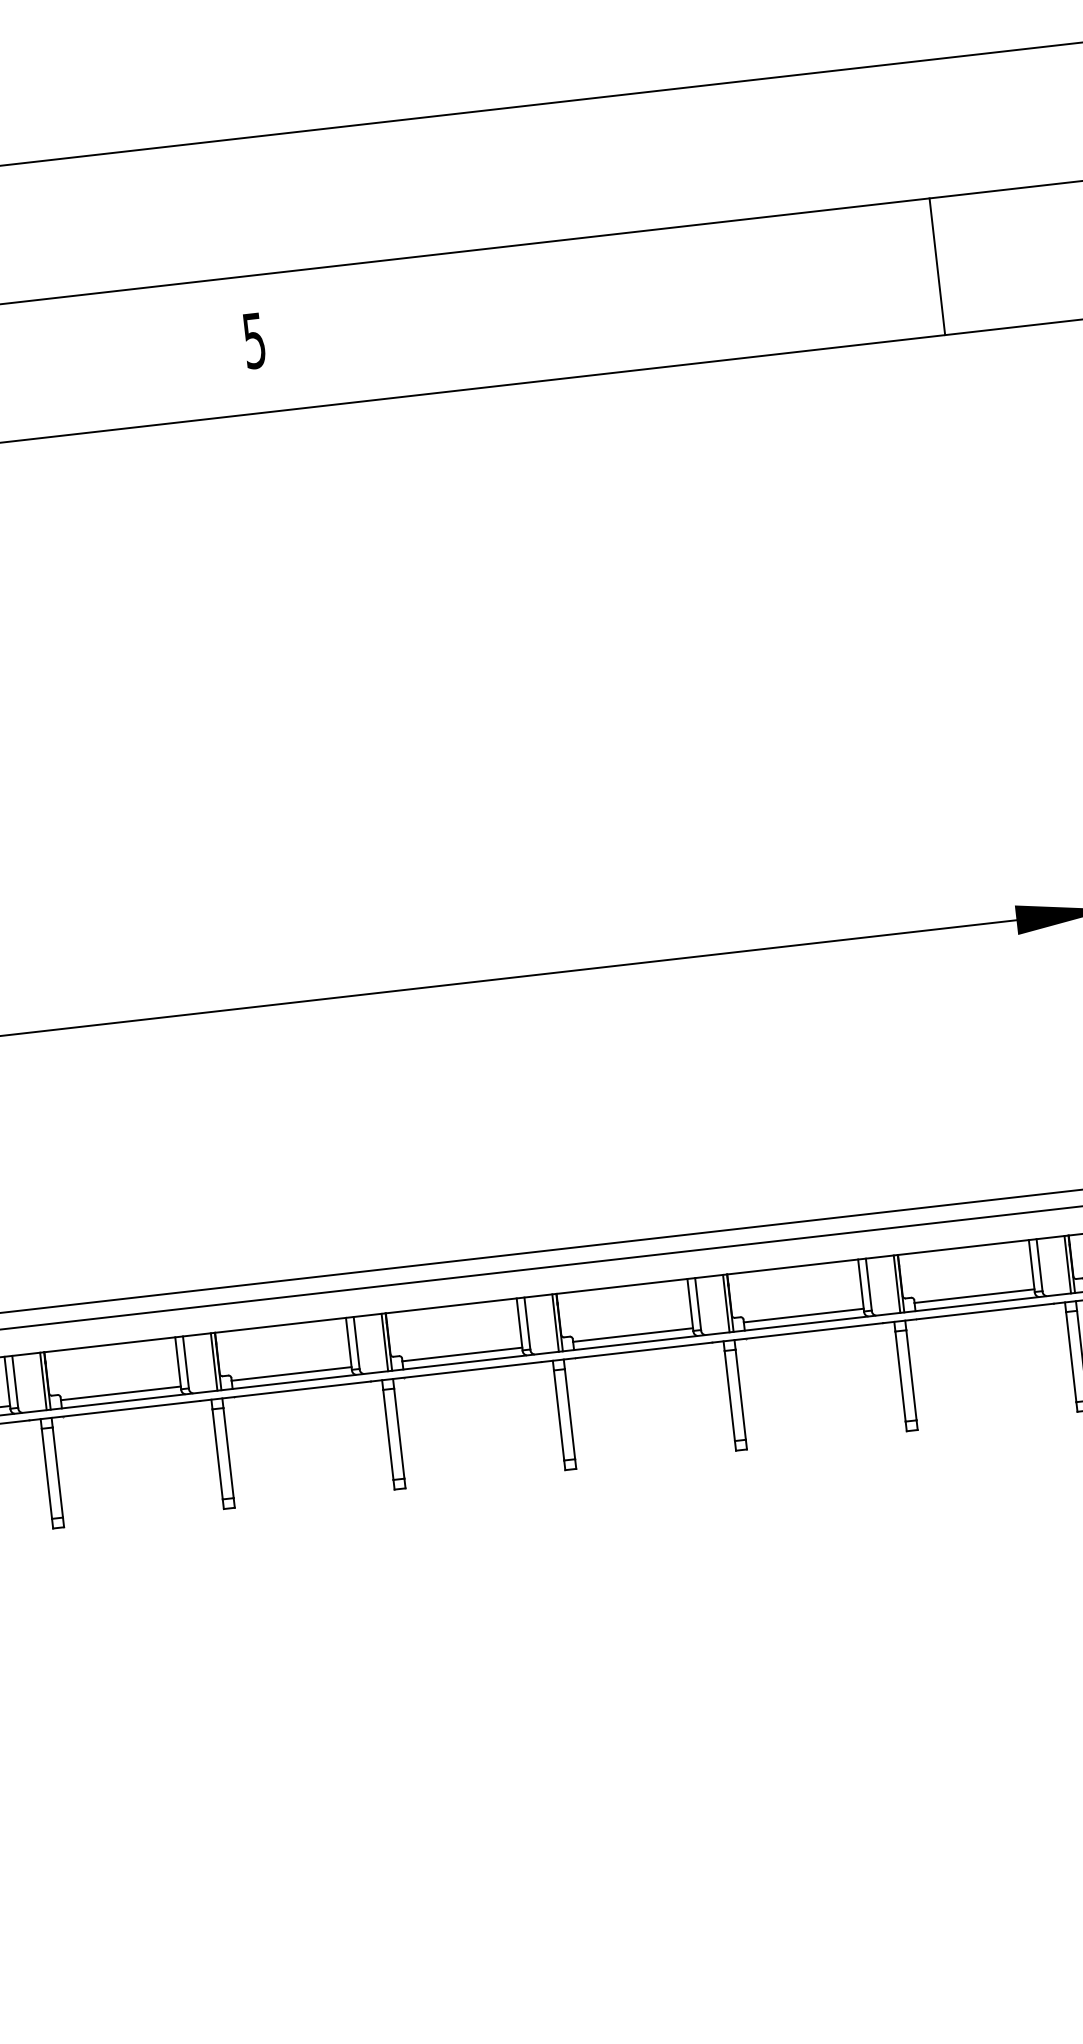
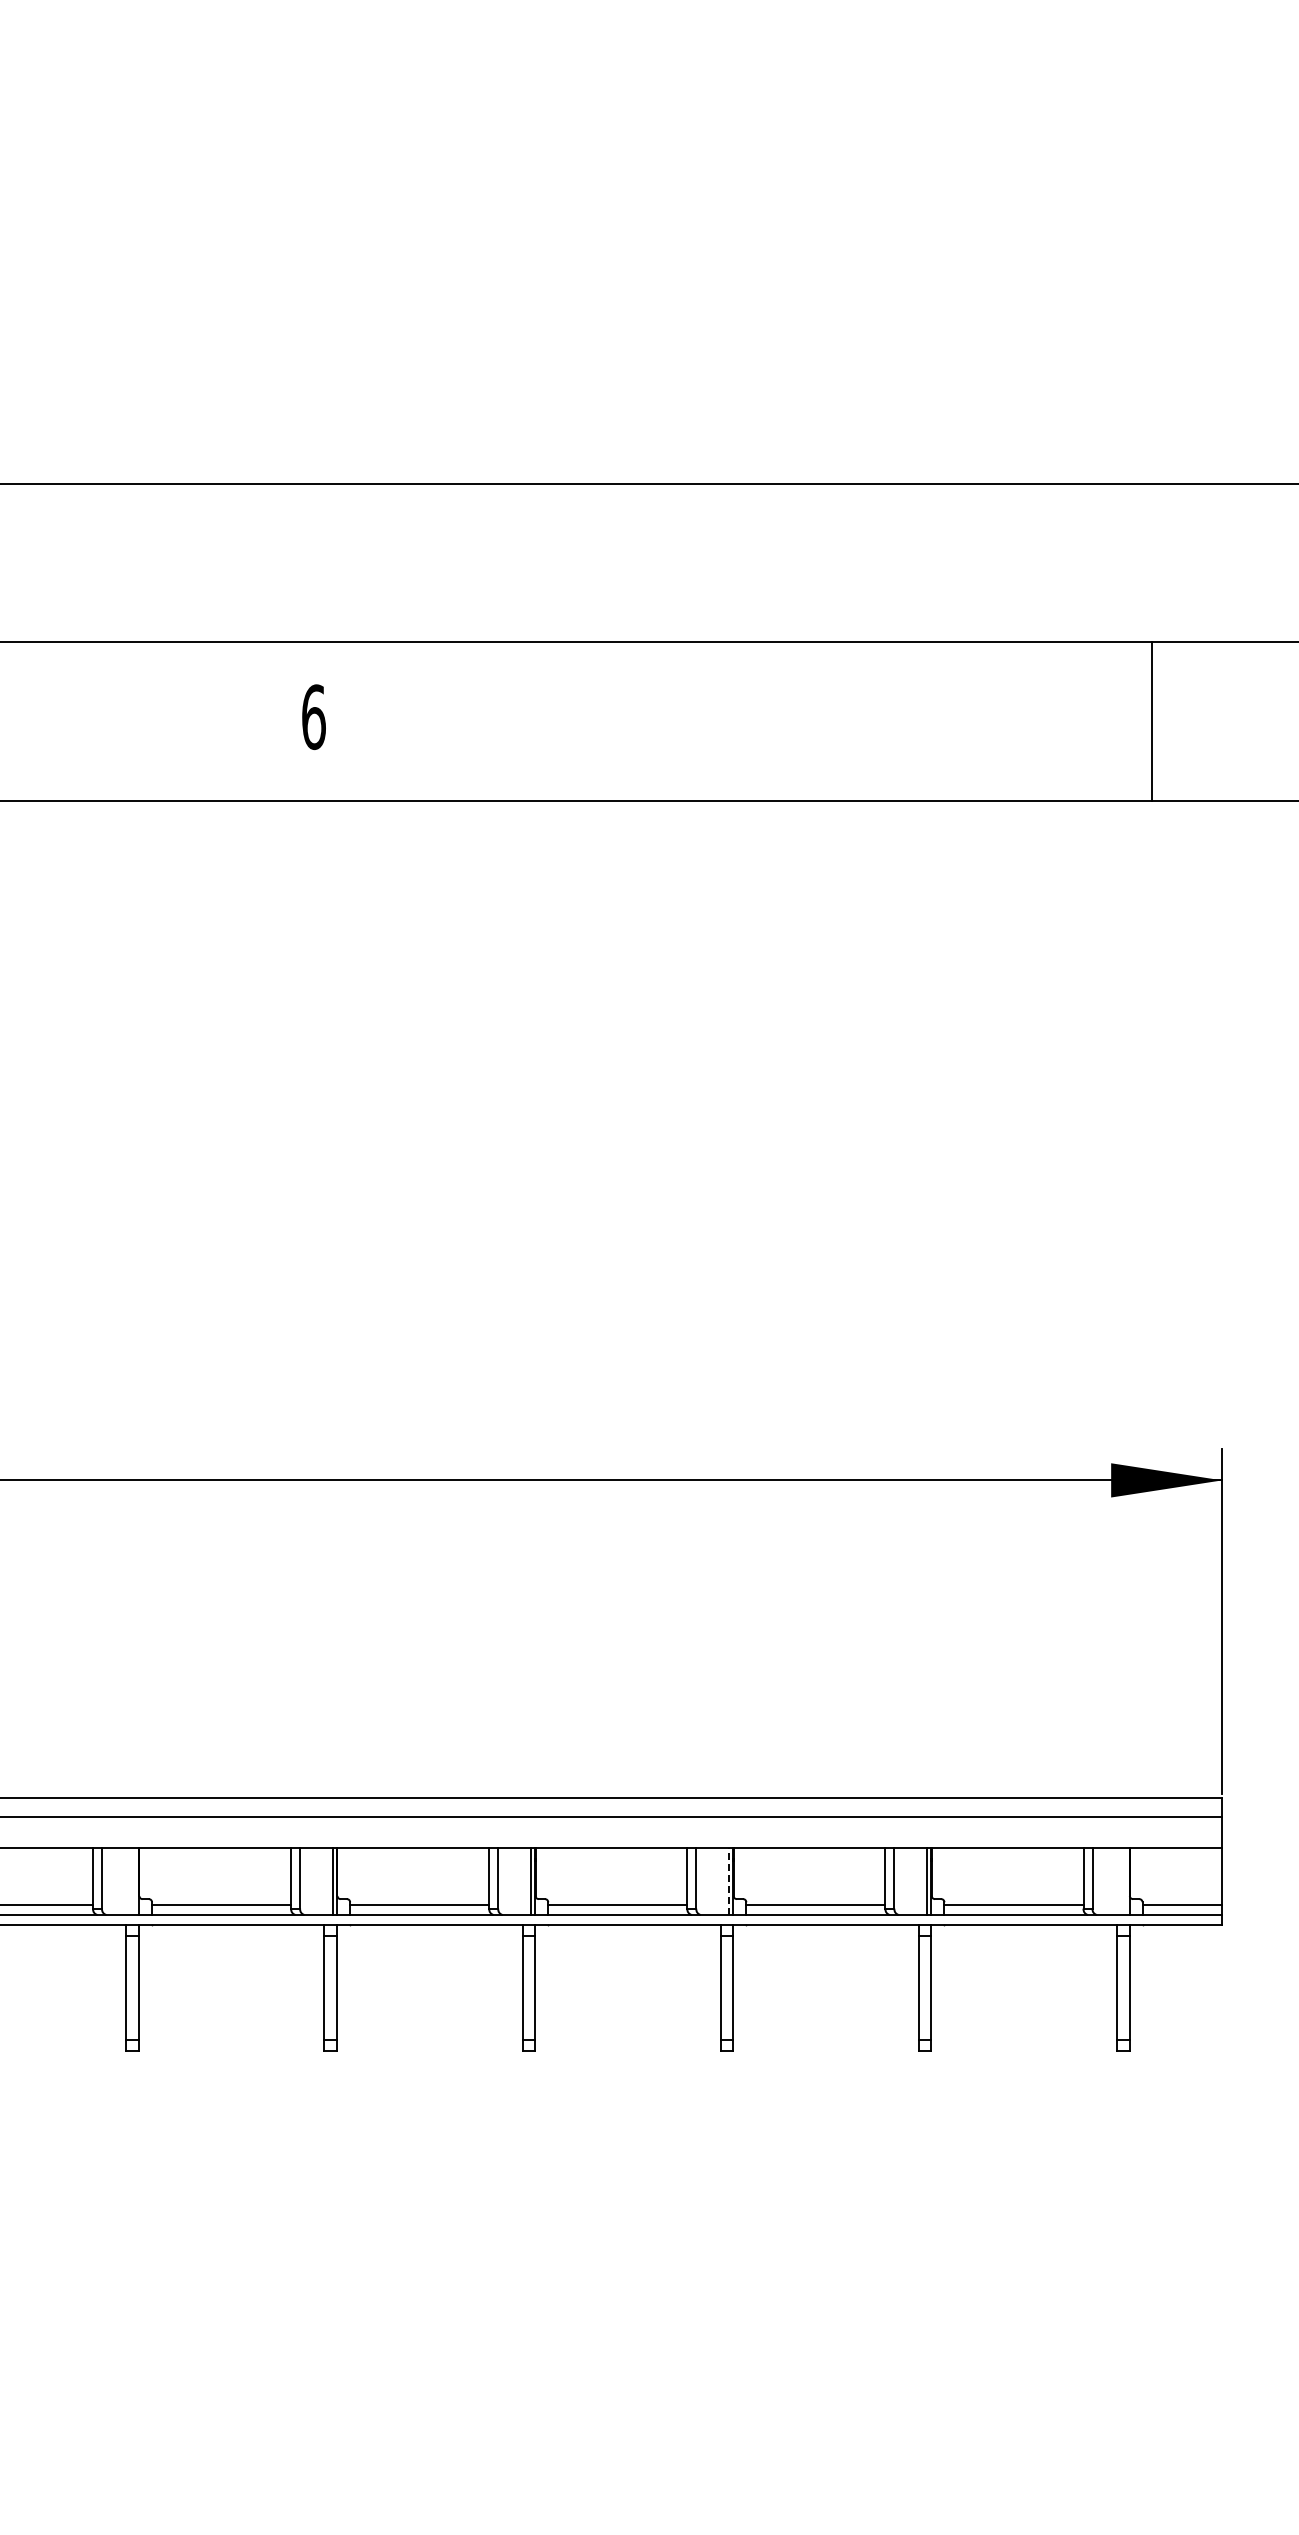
line: (937, 266) -> (1151, 721), moved
text: (254, 341) -> (313, 717), 5 -> 6
line: (1067, 1264) -> (1124, 1881), removed
line: (726, 1303) -> (728, 1881), solid -> dashed
line: (214, 1361) -> (134, 1881), removed

